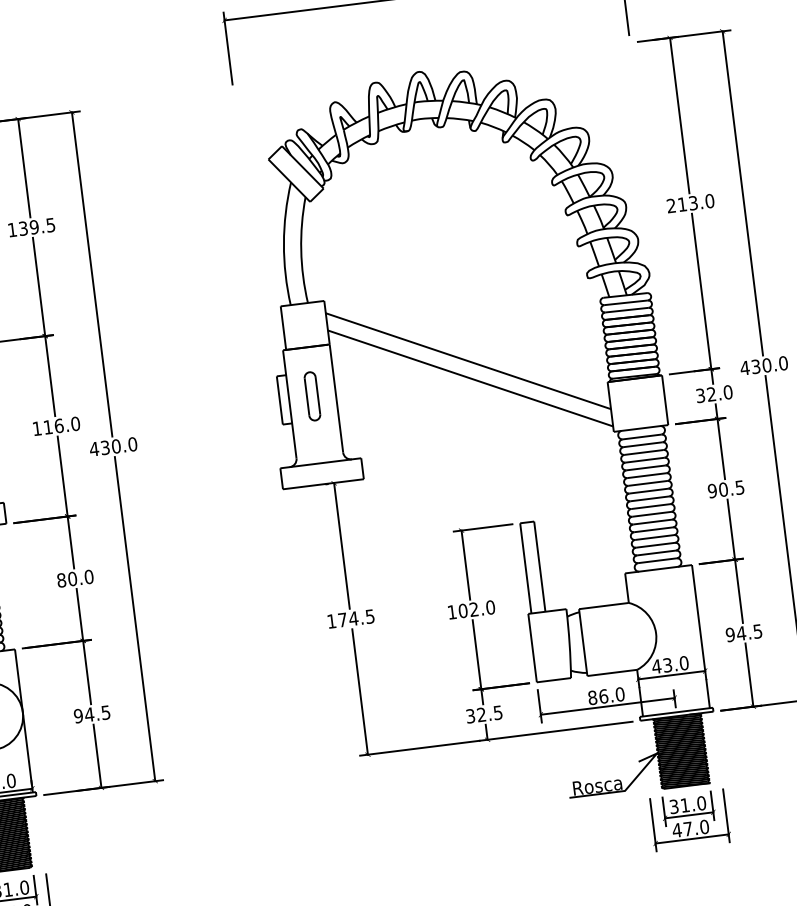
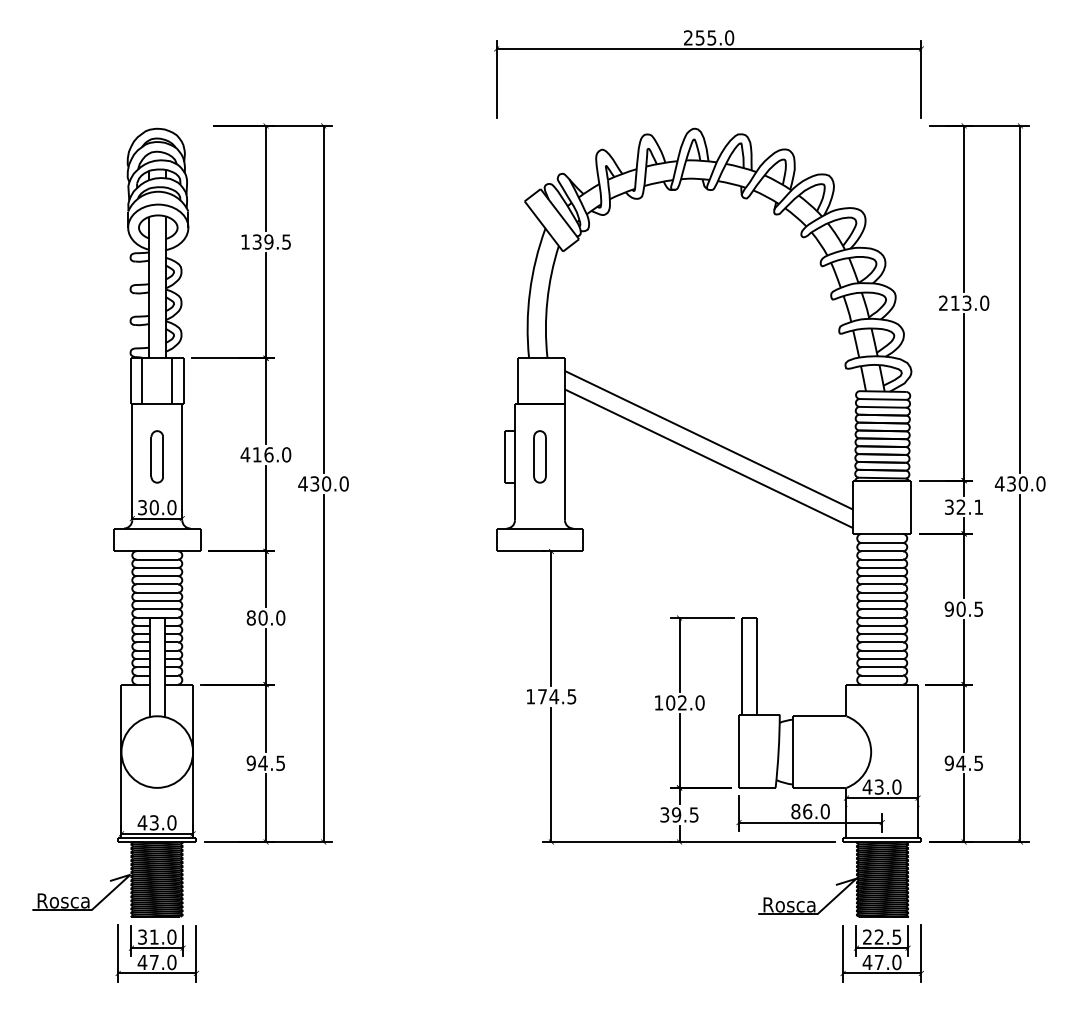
text: (727, 391) -> (978, 506), 32.0 -> 32.1
text: (37, 428) -> (245, 454), 116.0 -> 416.0
text: (481, 714) -> (676, 814), 32.5 -> 39.5
text: (688, 804) -> (882, 936), 31.0 -> 22.5

